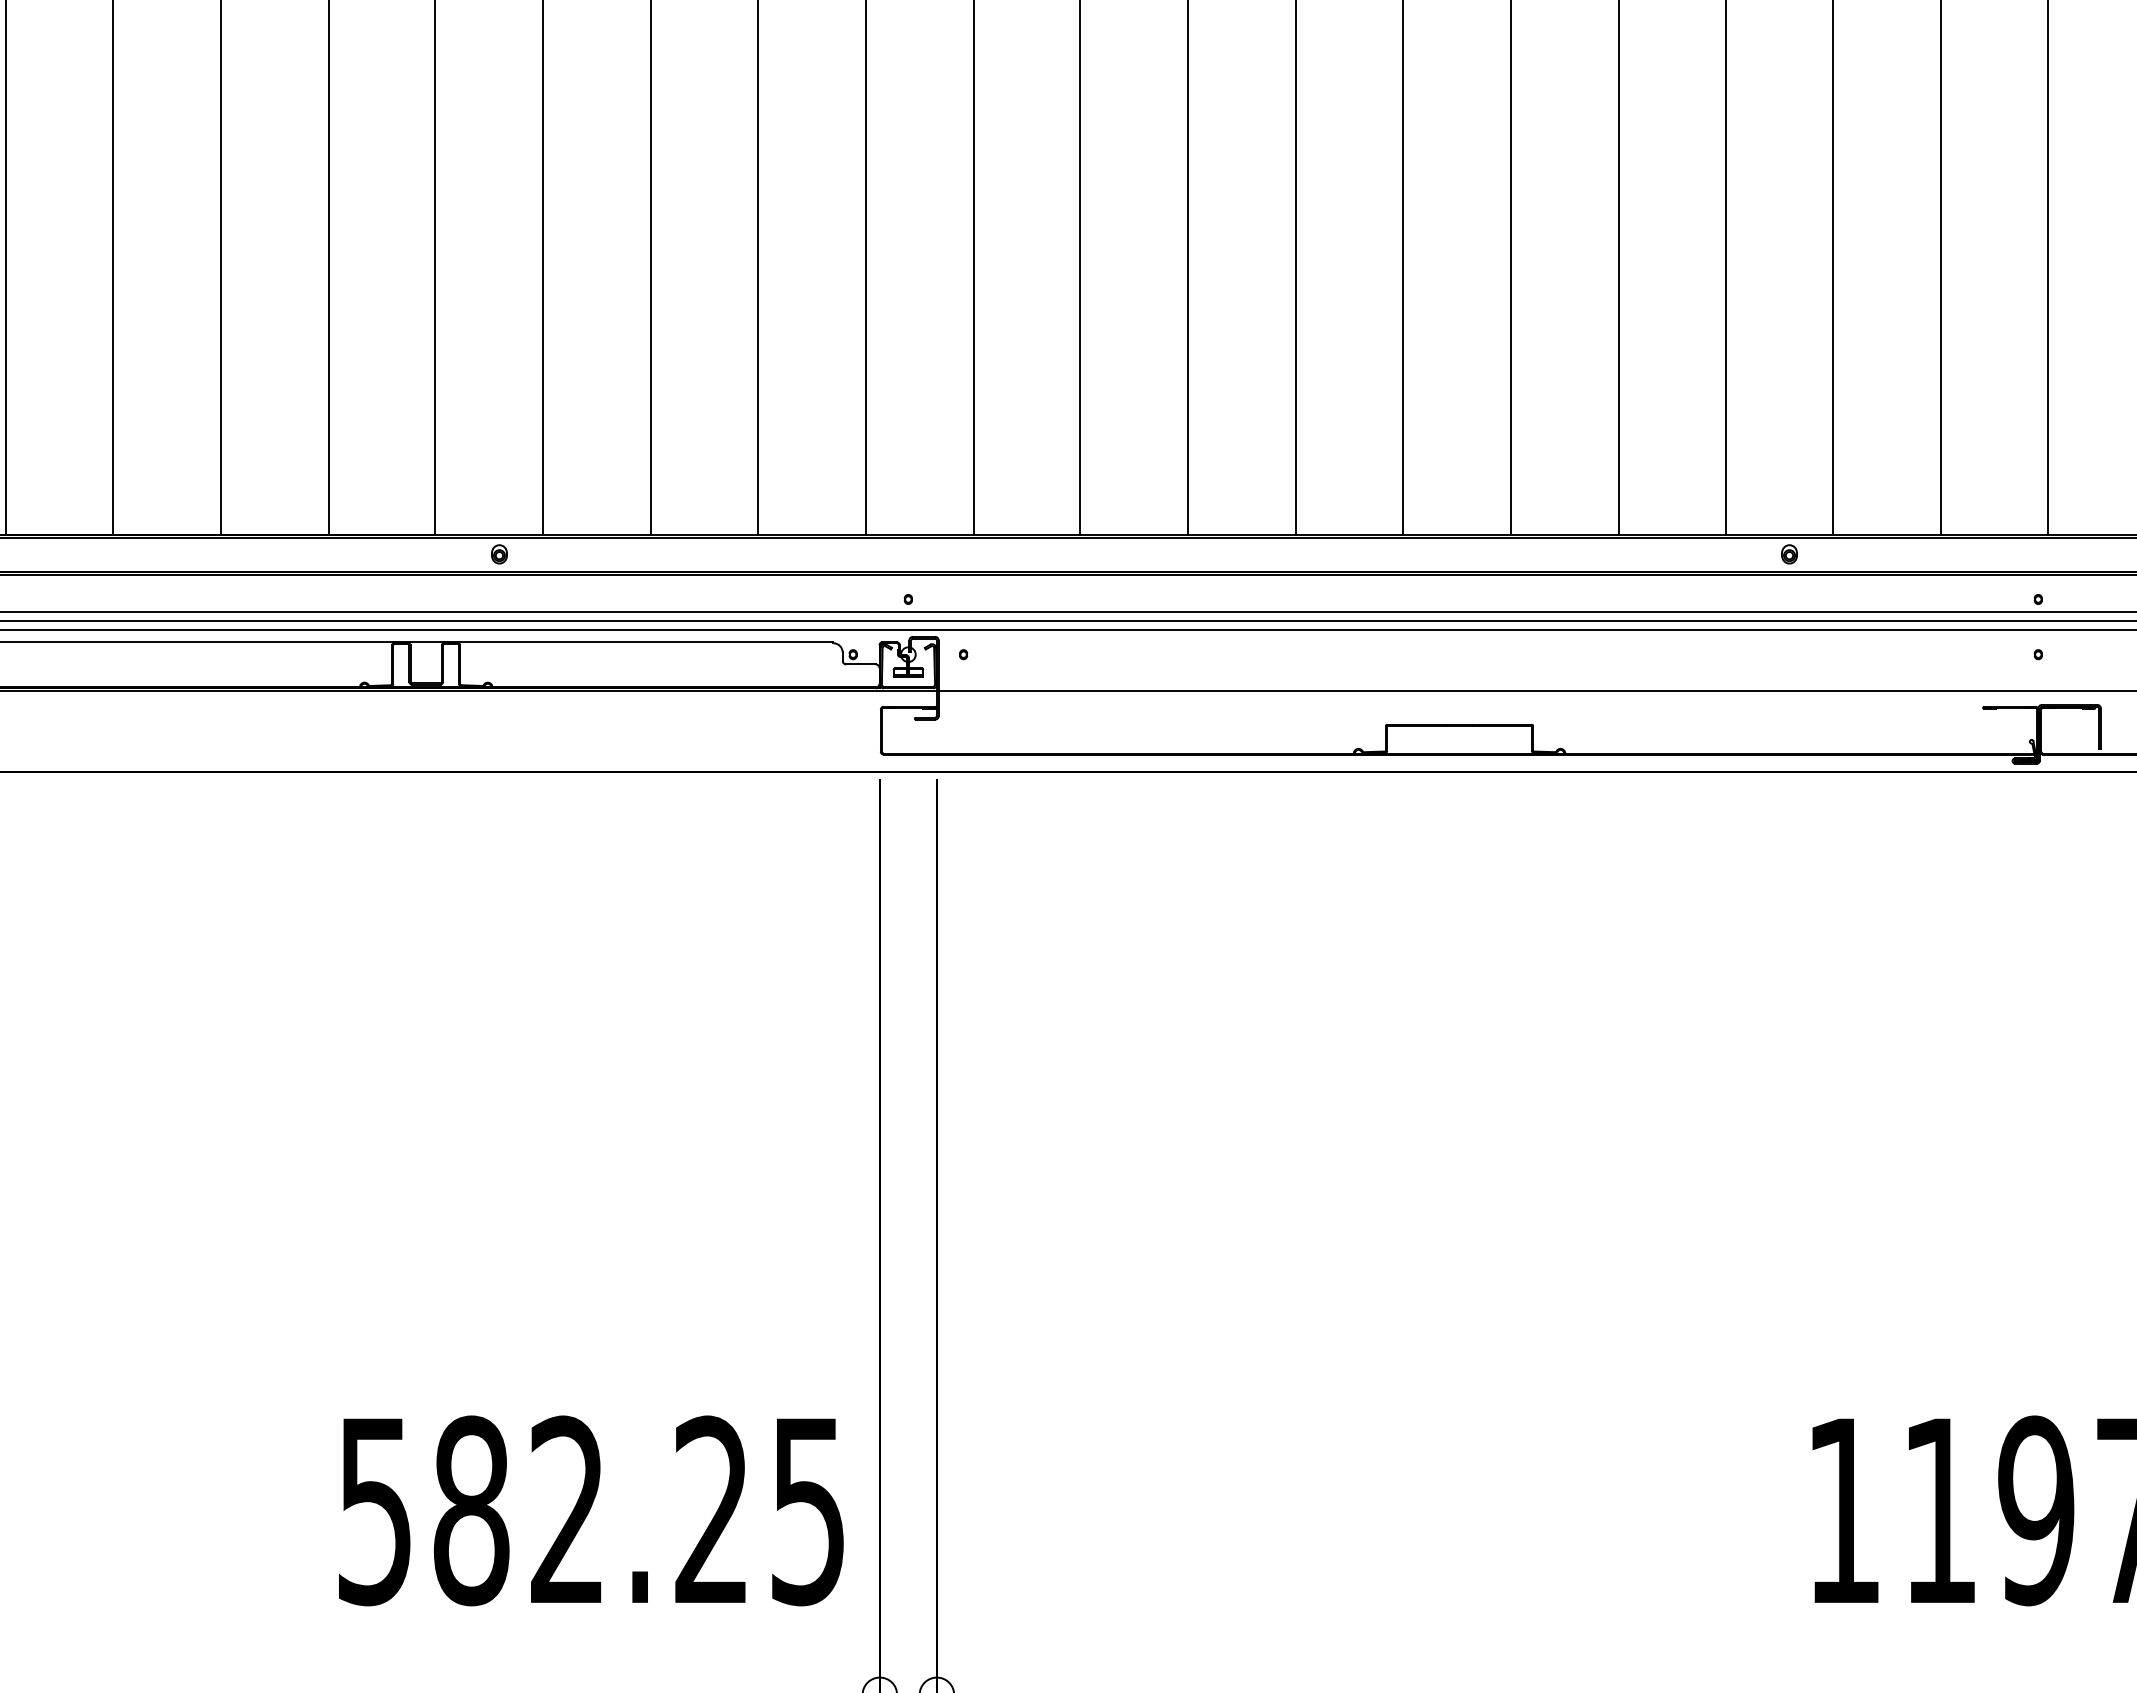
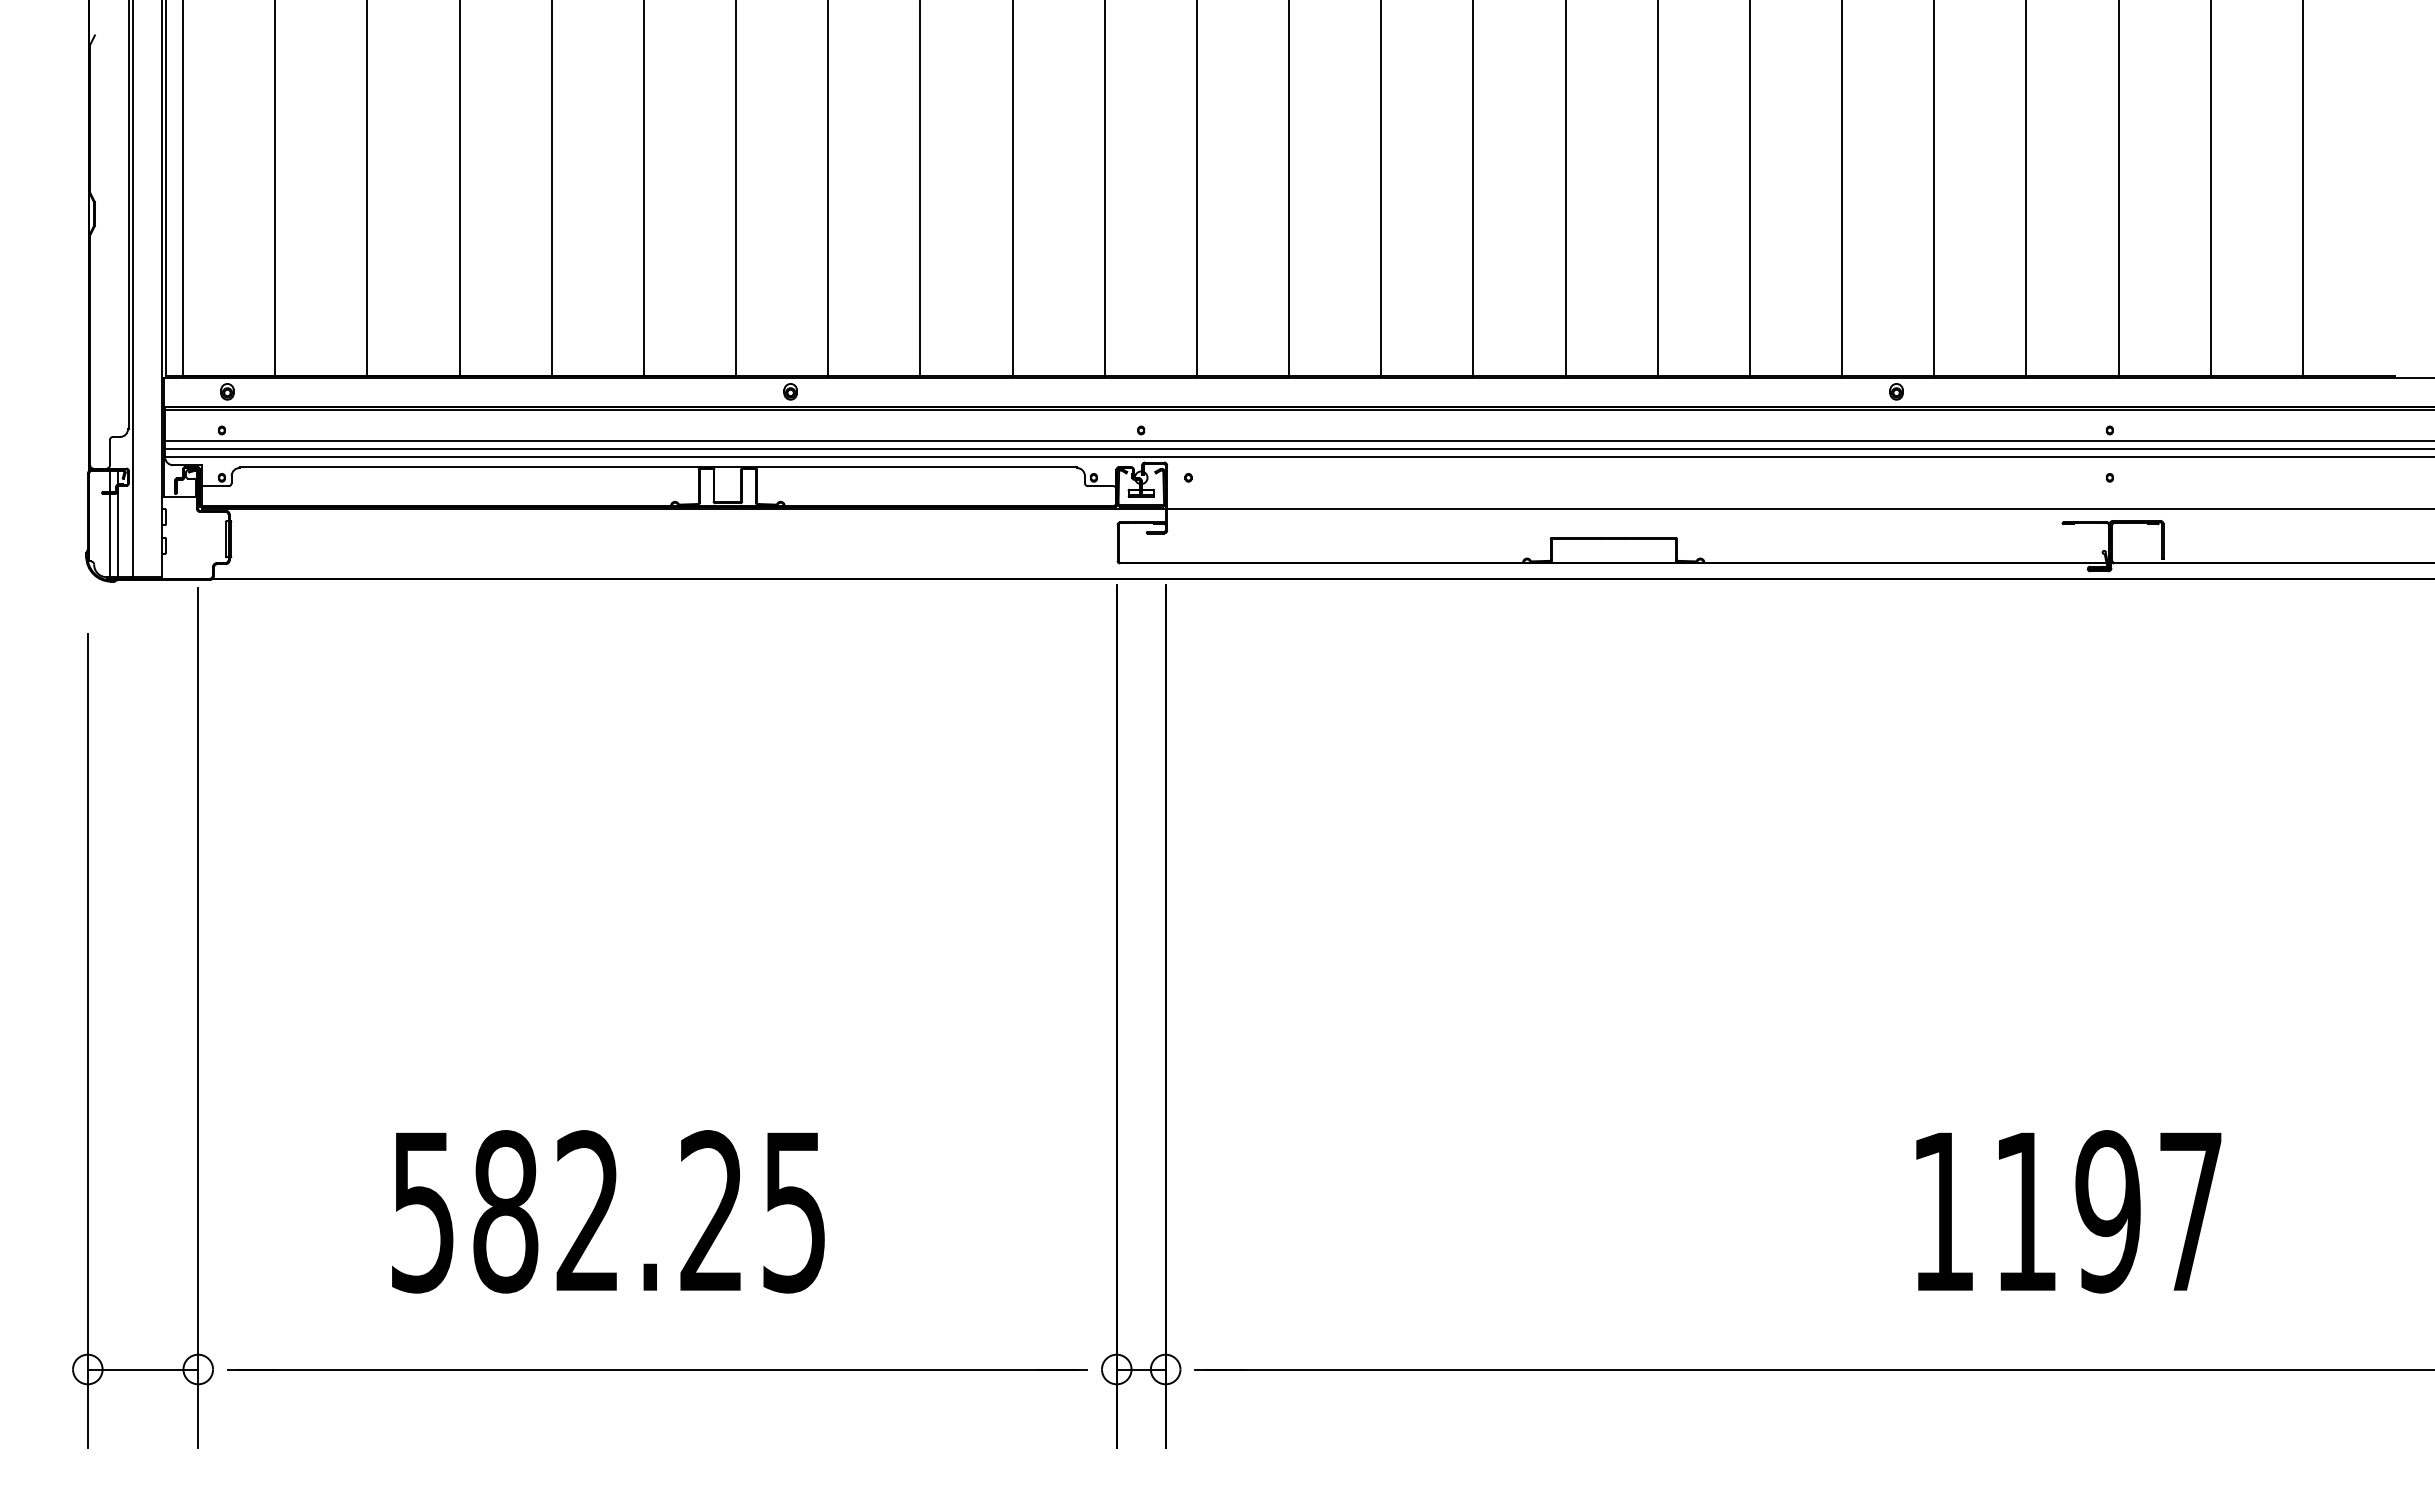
text: (591, 1510) -> (608, 1211), moved

